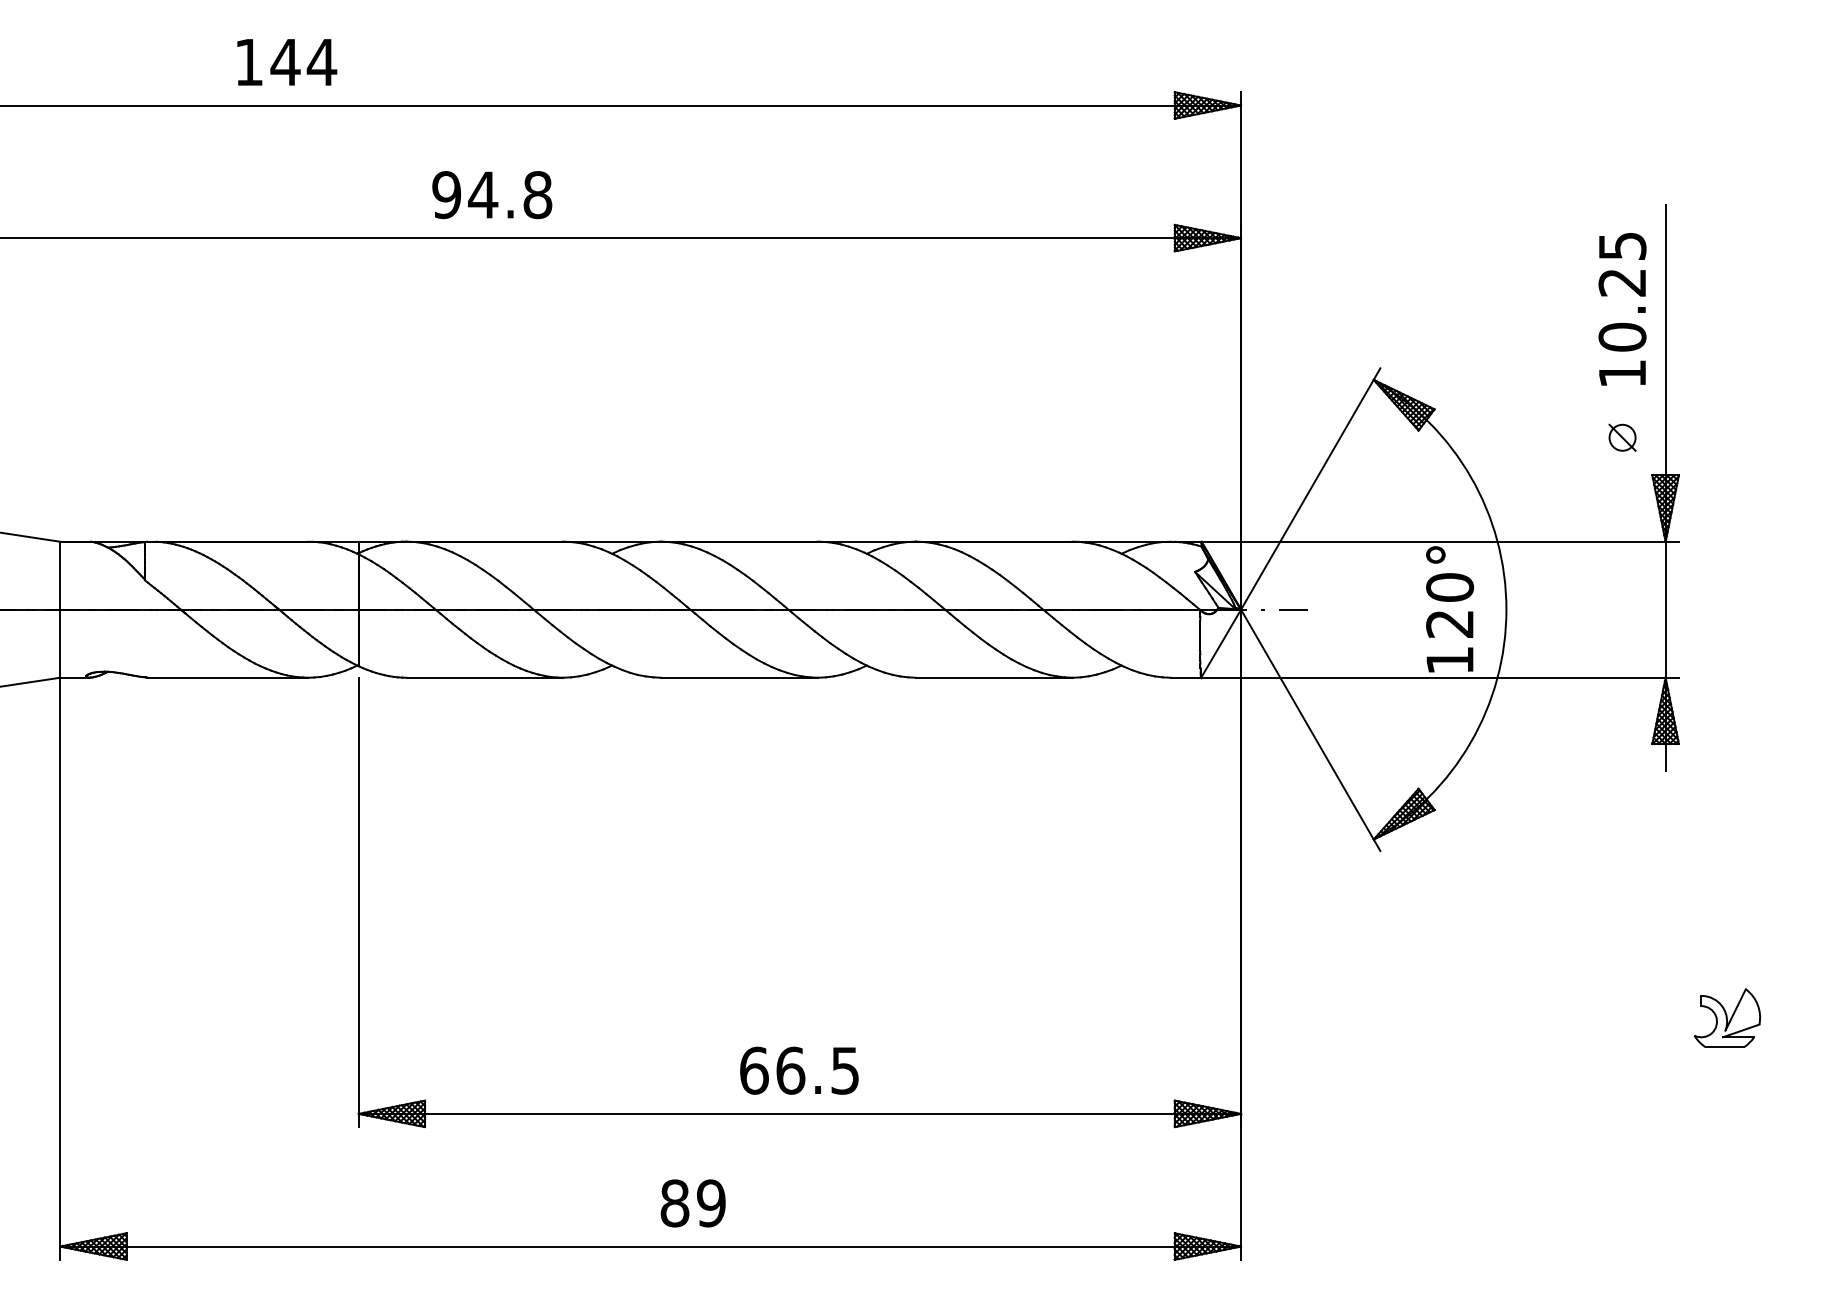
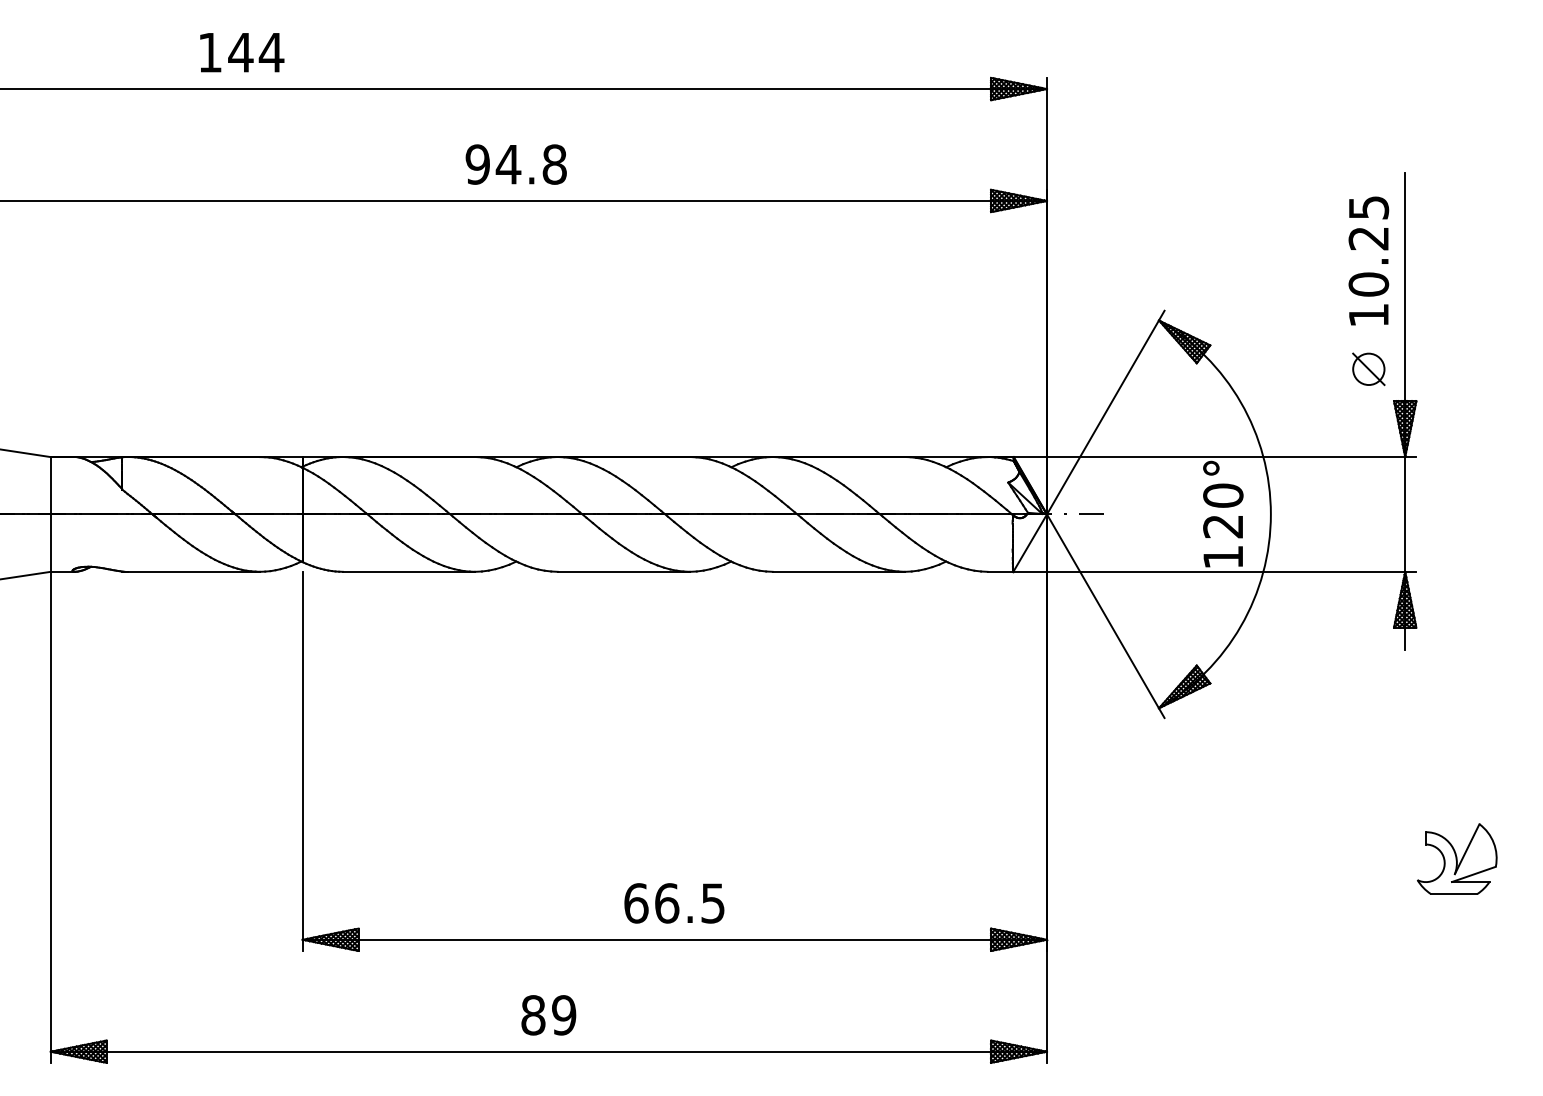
text: (491, 194) -> (515, 164), moved
part: (1622, 437) -> (1368, 369), size x1.43
part: (1727, 1017) -> (1457, 858), size x1.43
text: (692, 1203) -> (548, 1015), moved

